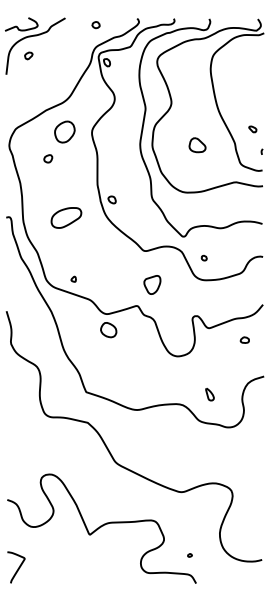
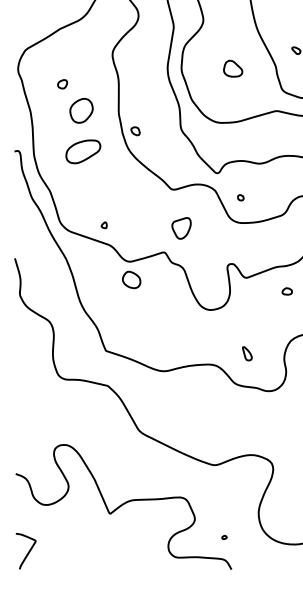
part: (64, 131) -> (81, 110), moved
part: (73, 278) -> (103, 224), moved

